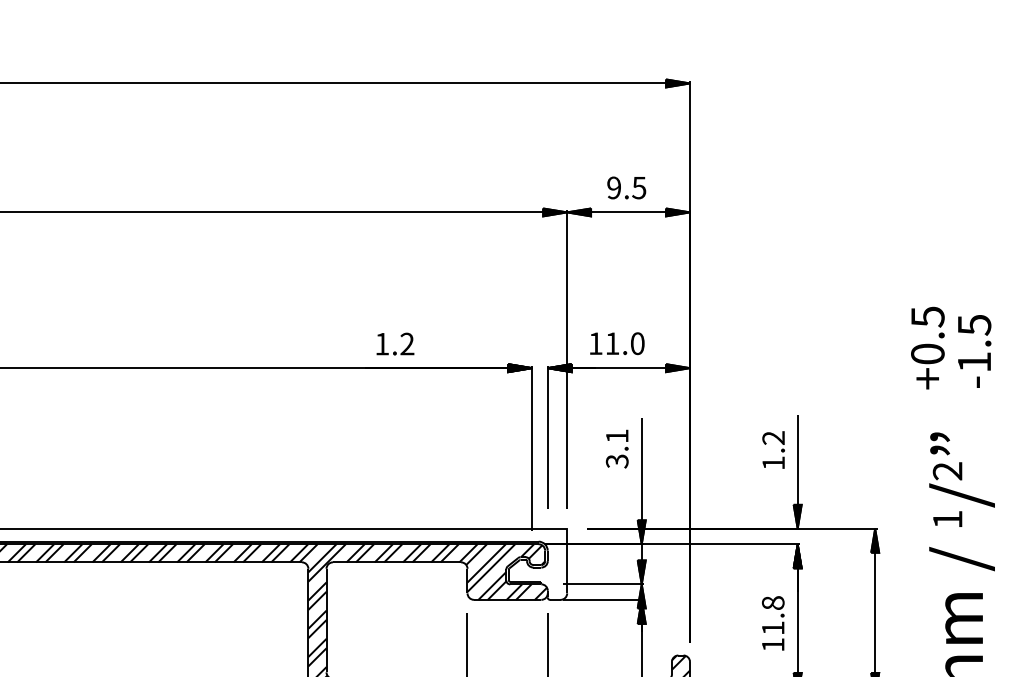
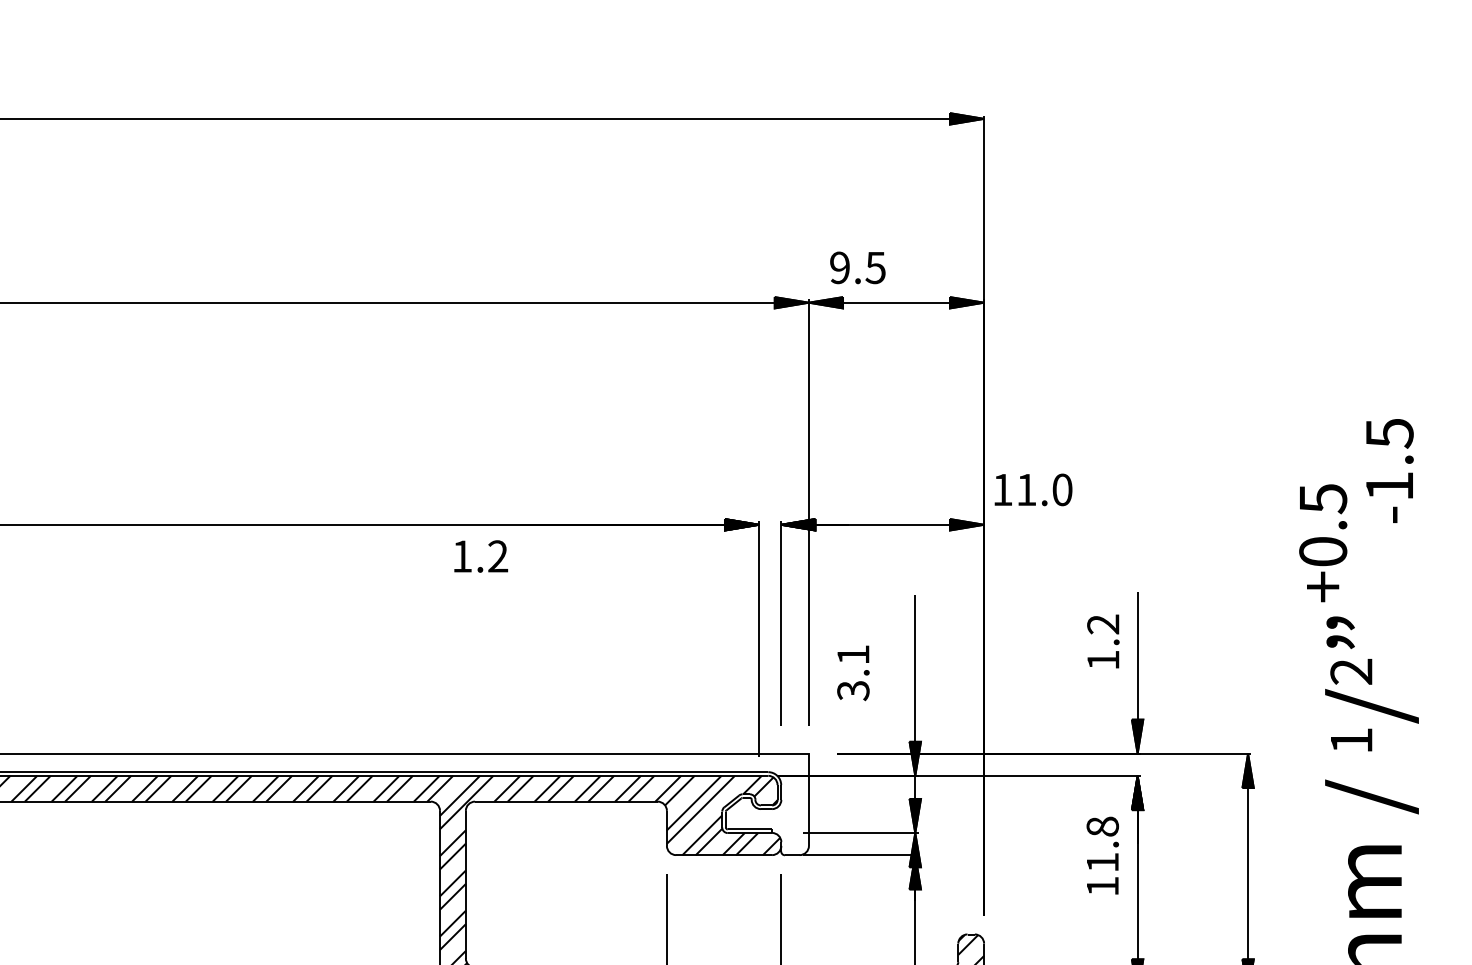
text: (626, 187) -> (857, 267), moved
text: (617, 343) -> (1033, 489), moved
text: (395, 344) -> (481, 556), moved
text: (928, 348) -> (1323, 543), moved
text: (974, 351) -> (1389, 470), moved
text: (617, 449) -> (853, 673), moved
text: (773, 623) -> (1102, 855), moved

